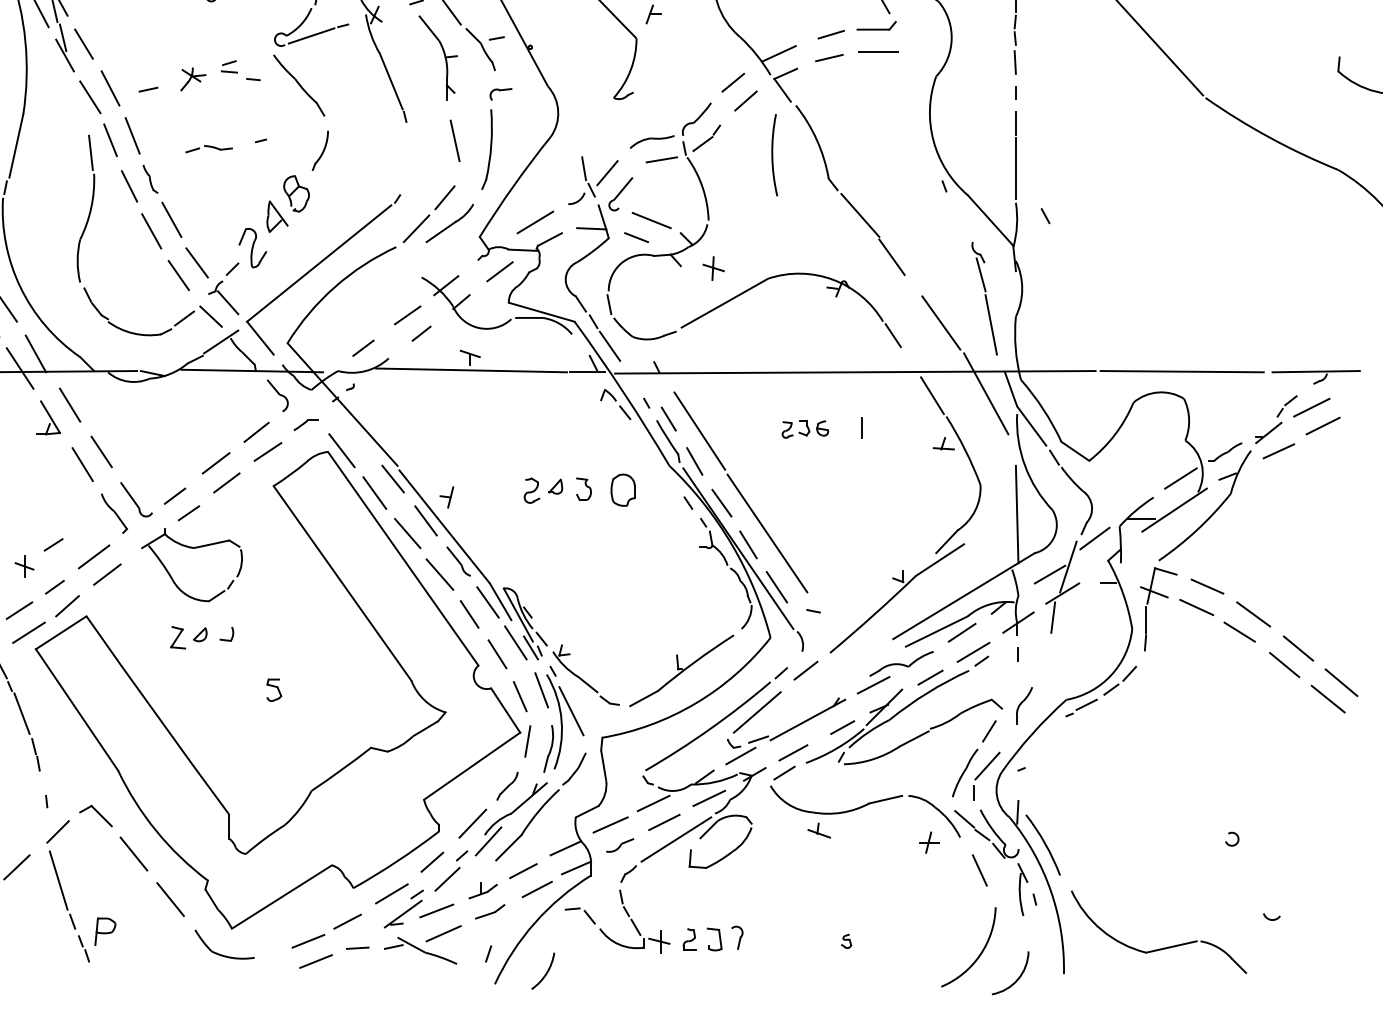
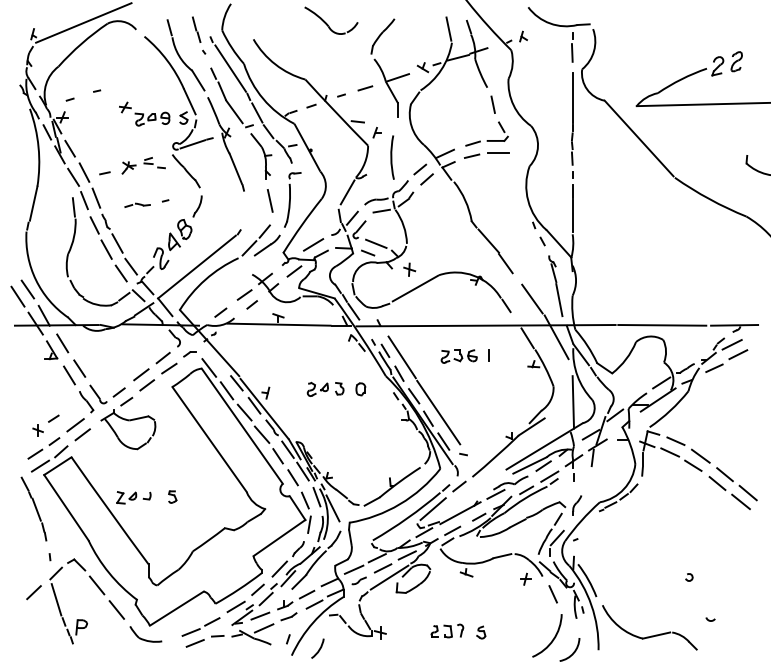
line: (598, 125) -> (347, 192), added
arc: (774, 154) -> (392, 157), moved
line: (1045, 216) -> (542, 241), moved
part: (804, 429) -> (458, 356), size x1.43
part: (622, 490) -> (360, 389), size x0.71
part: (201, 637) -> (133, 497), moved
part: (713, 937) -> (447, 630), moved
part: (846, 941) -> (481, 632), size x1.67

